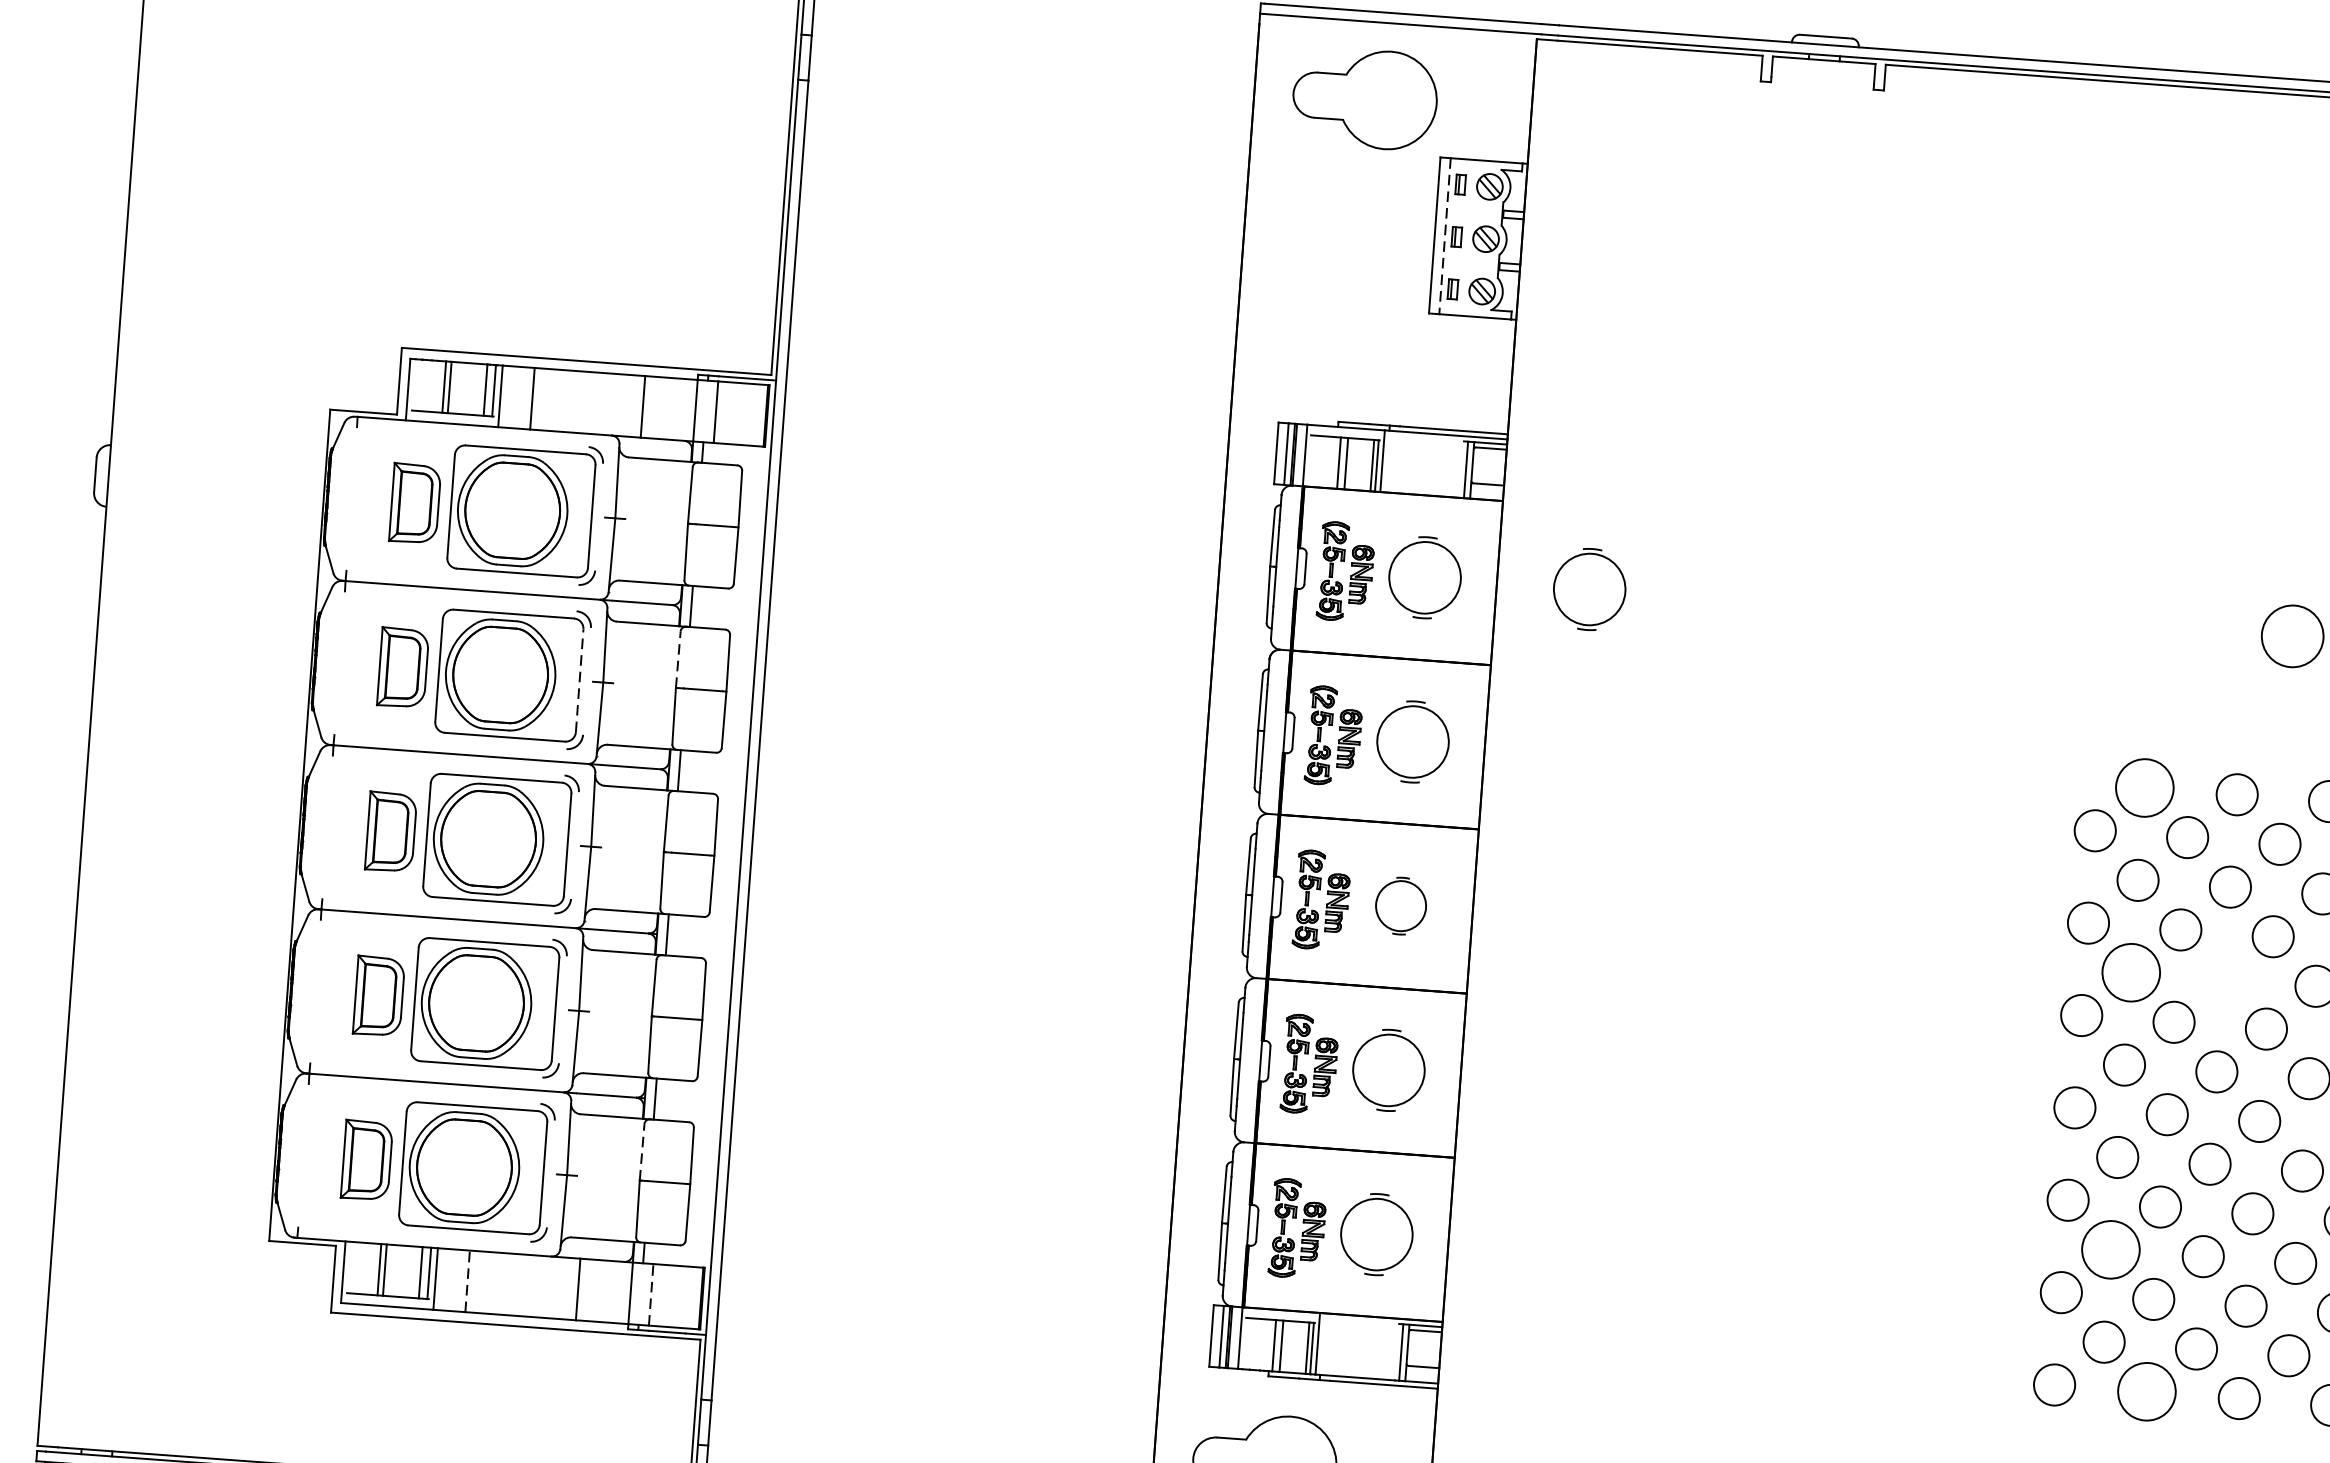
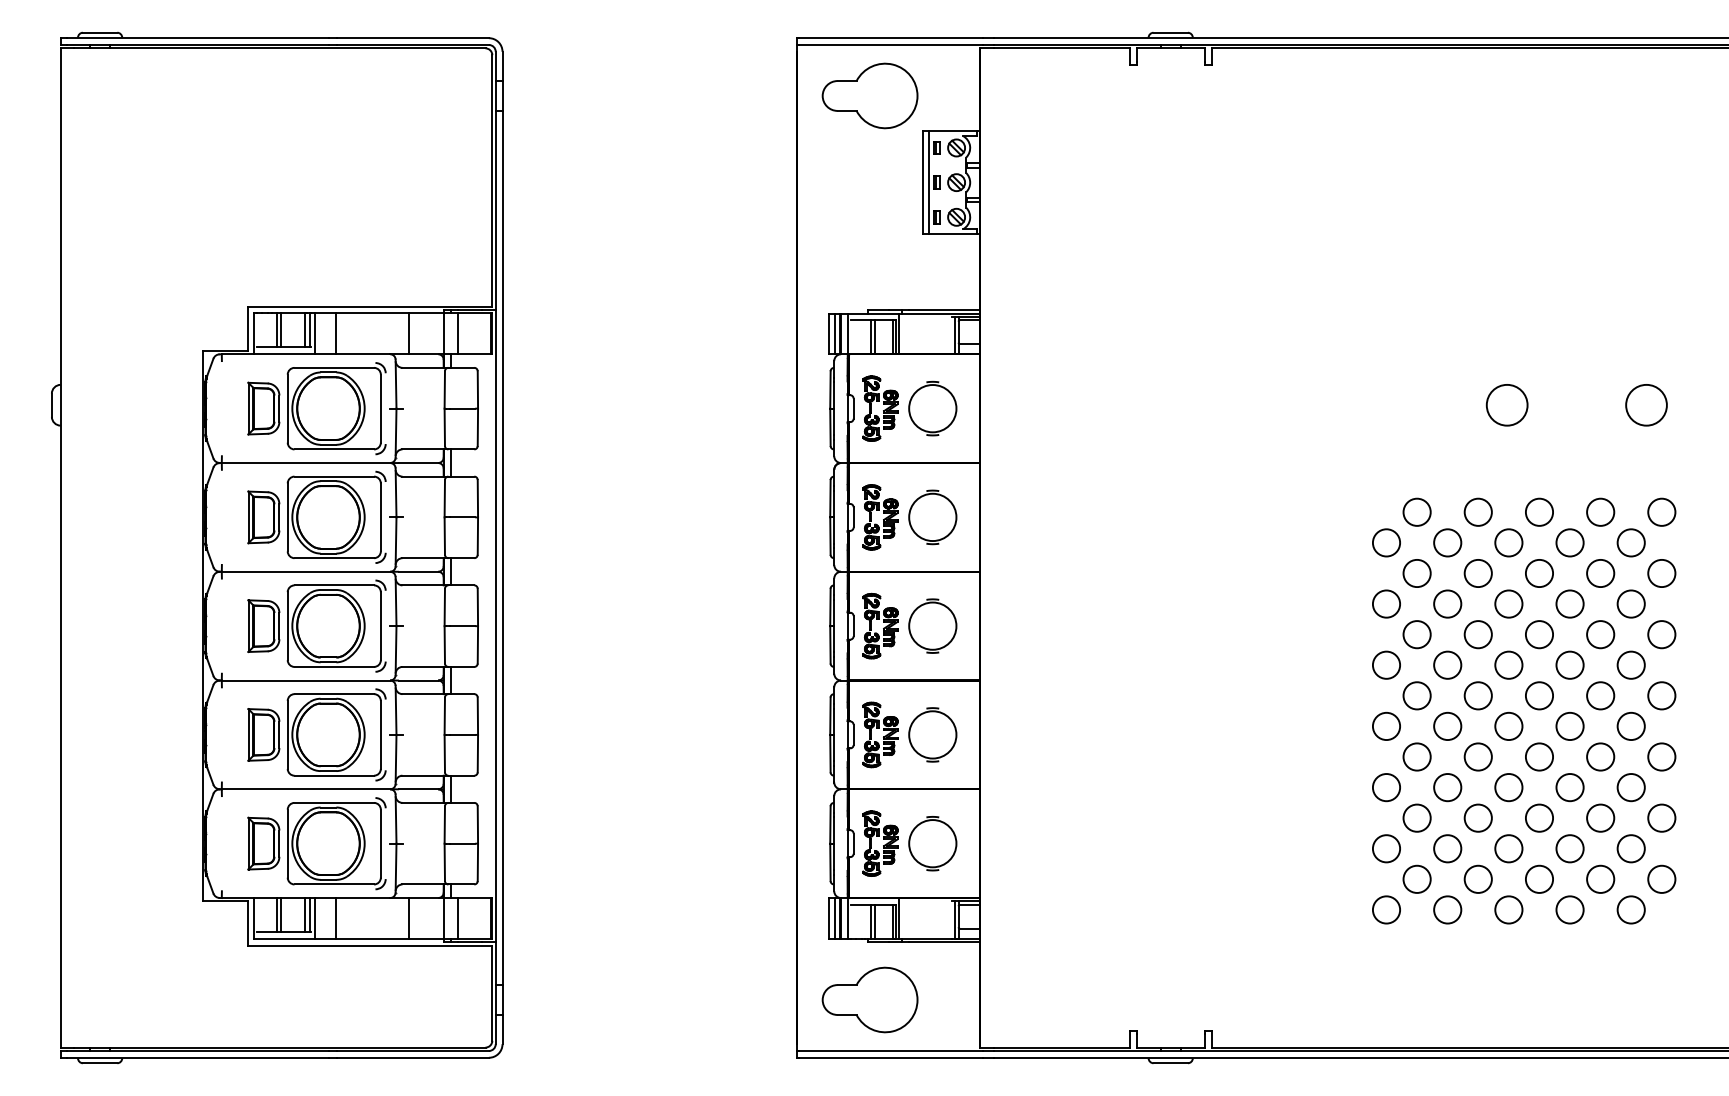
line: (1445, 235) -> (929, 182), dashed -> solid
part: (1589, 589) -> (1041, 408), removed
line: (677, 659) -> (444, 498), dashed -> solid
line: (579, 680) -> (380, 517), dashed -> solid
circle: (2143, 786) -> (1416, 511), size x0.71
part: (1400, 905) -> (932, 625), size x1.43
circle: (2130, 972) -> (1416, 634), size x0.71
circle: (2222, 979) -> (1477, 634), added
line: (641, 1151) -> (444, 824), dashed -> solid
circle: (2110, 1248) -> (1416, 817), size x0.71
line: (468, 1279) -> (336, 917), dashed -> solid
line: (651, 1293) -> (457, 917), dashed -> solid
circle: (2146, 1391) -> (1447, 909), size x0.71

